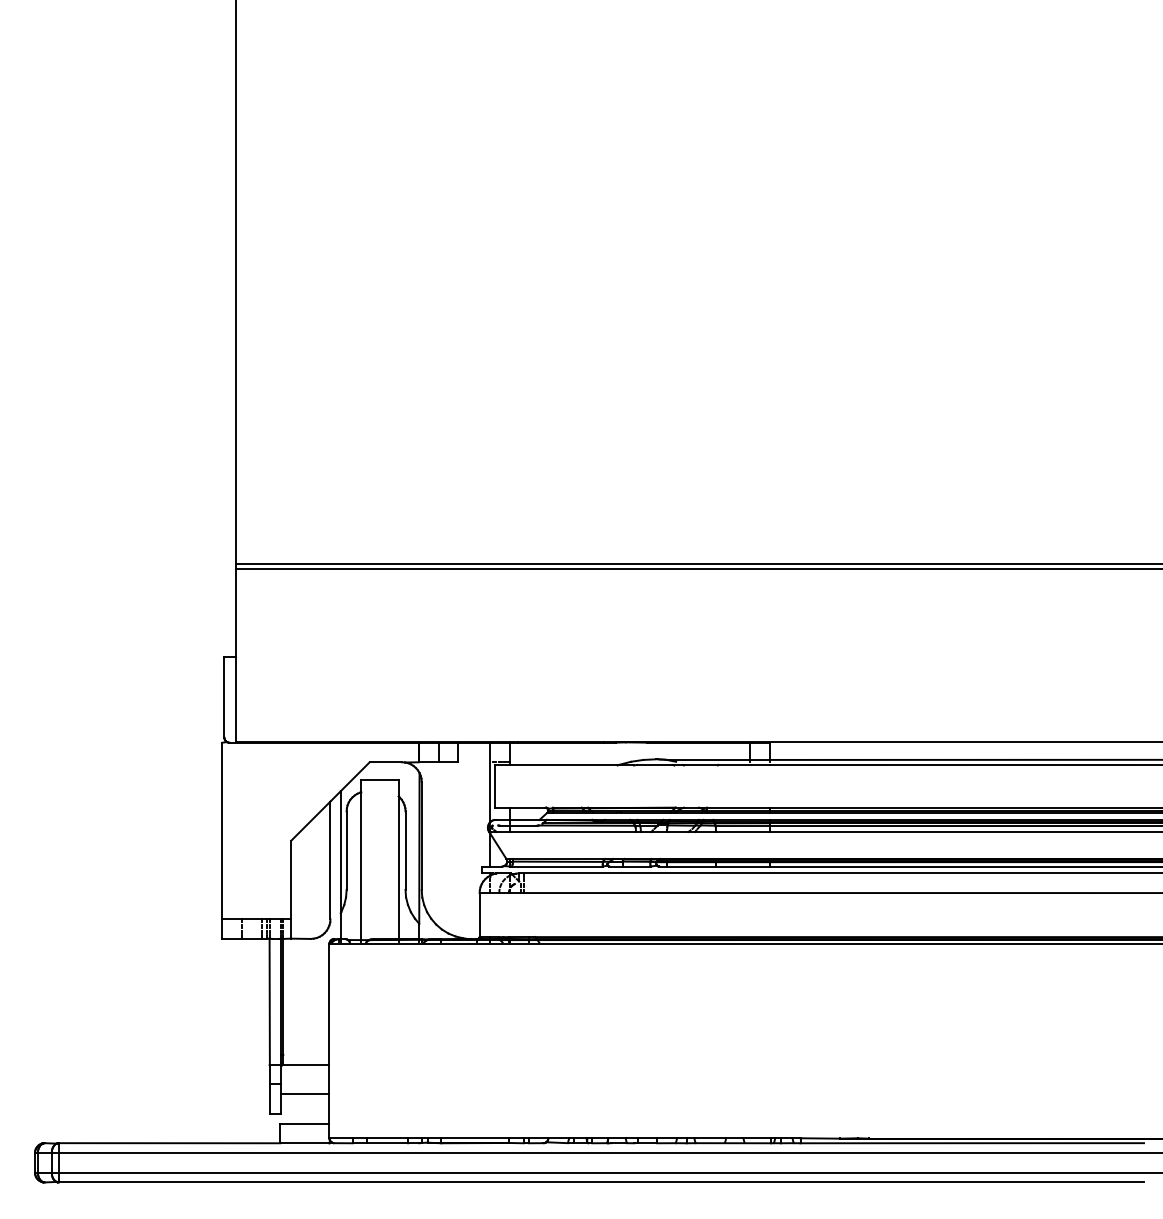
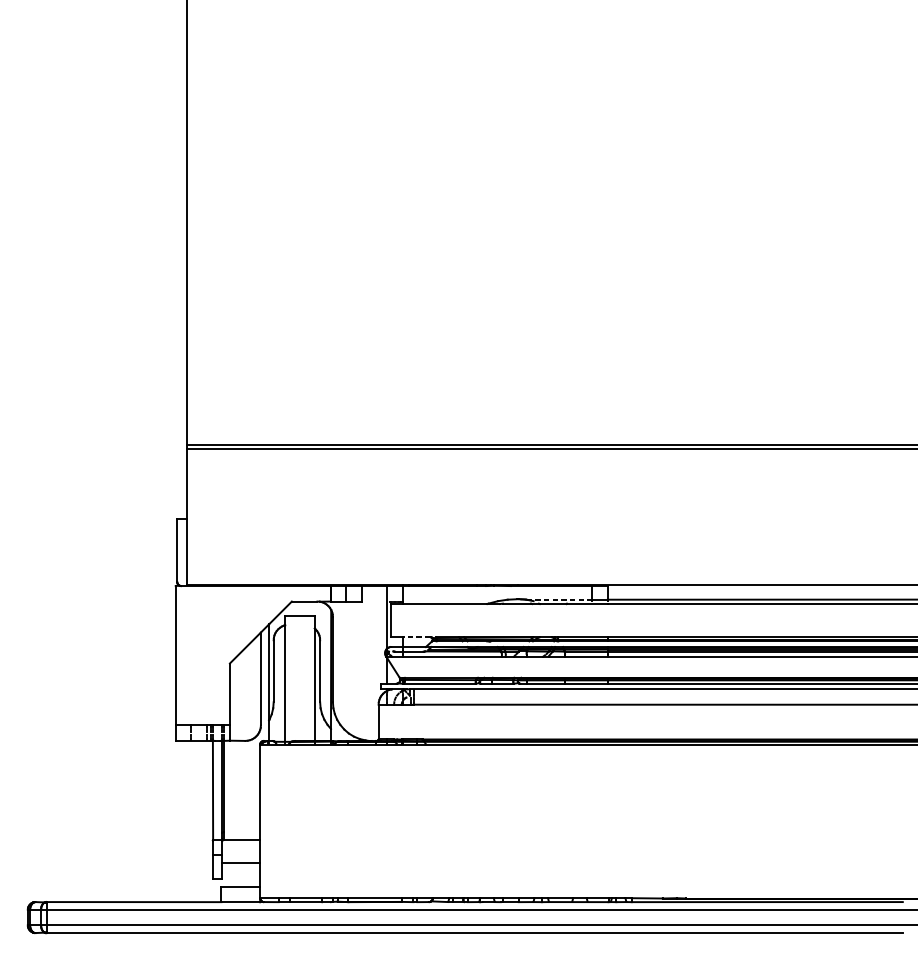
line: (708, 759) -> (559, 599), solid -> dashed
line: (527, 807) -> (416, 637), solid -> dashed

